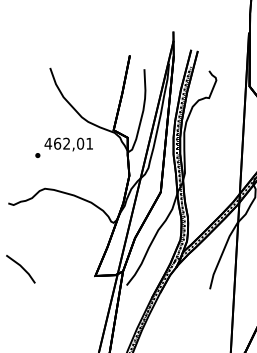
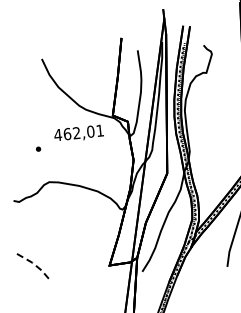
text: (68, 144) -> (78, 133), moved
line: (22, 268) -> (34, 265), solid -> dashed

